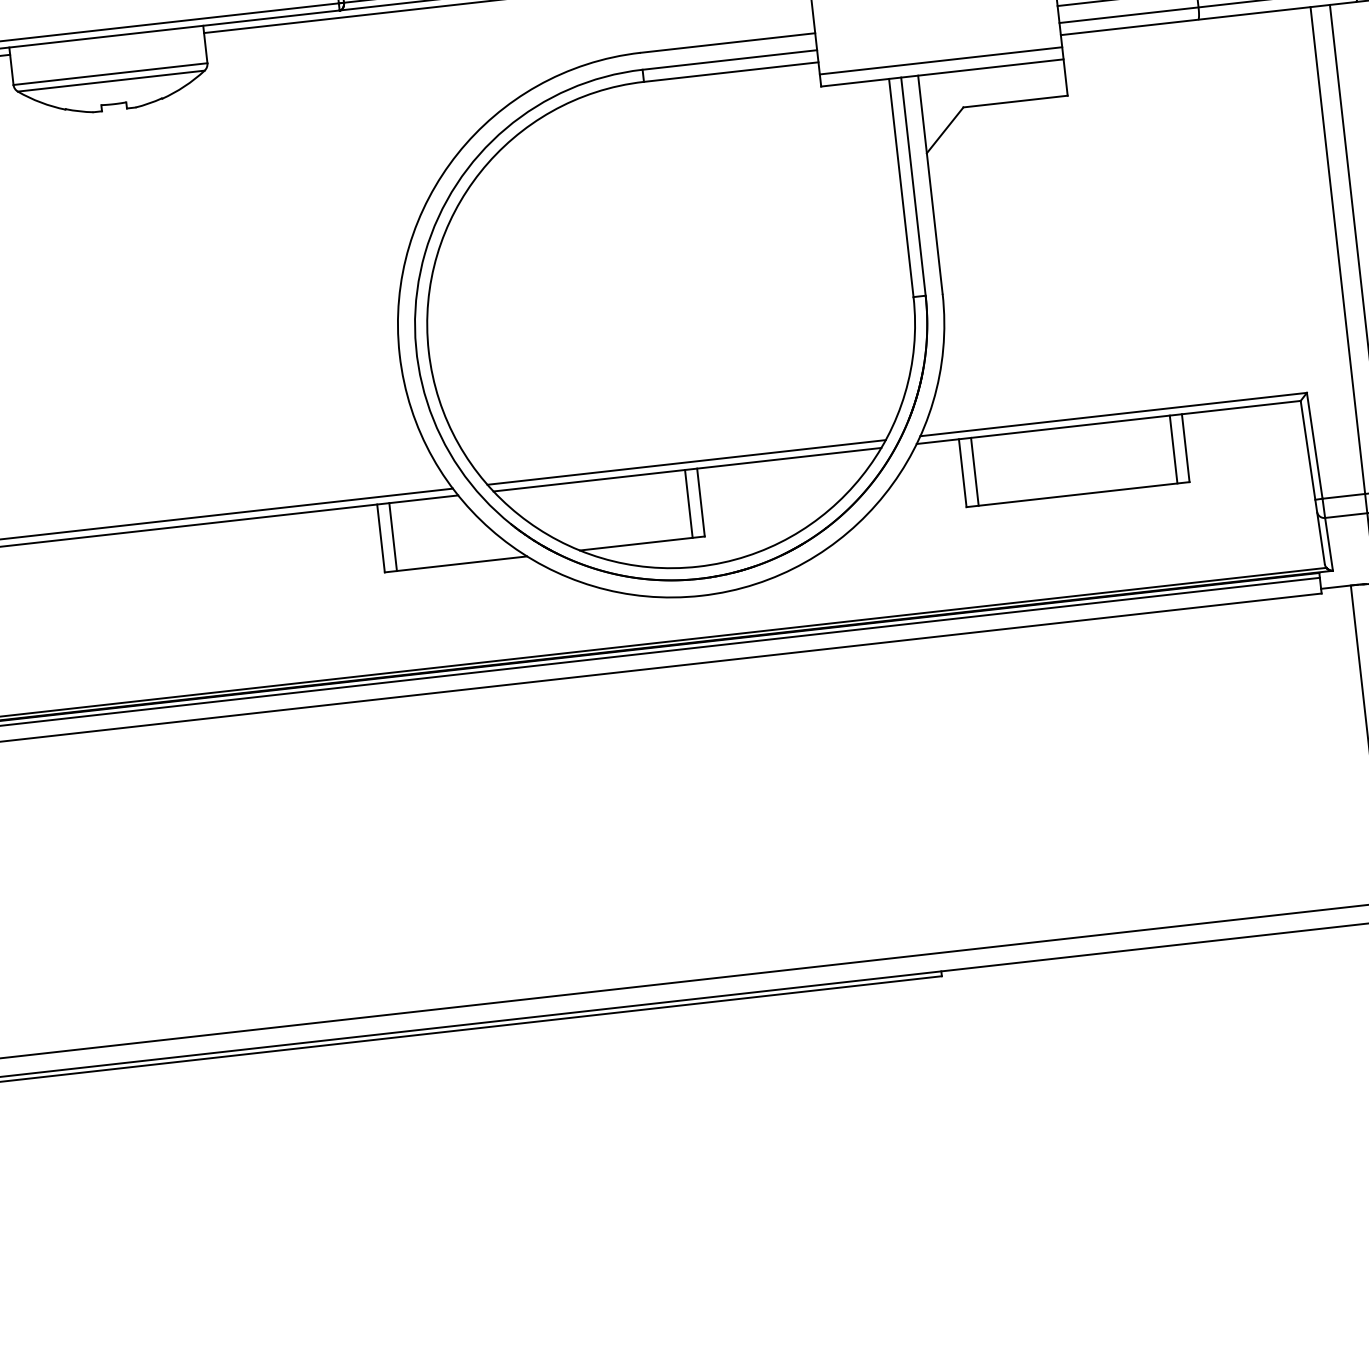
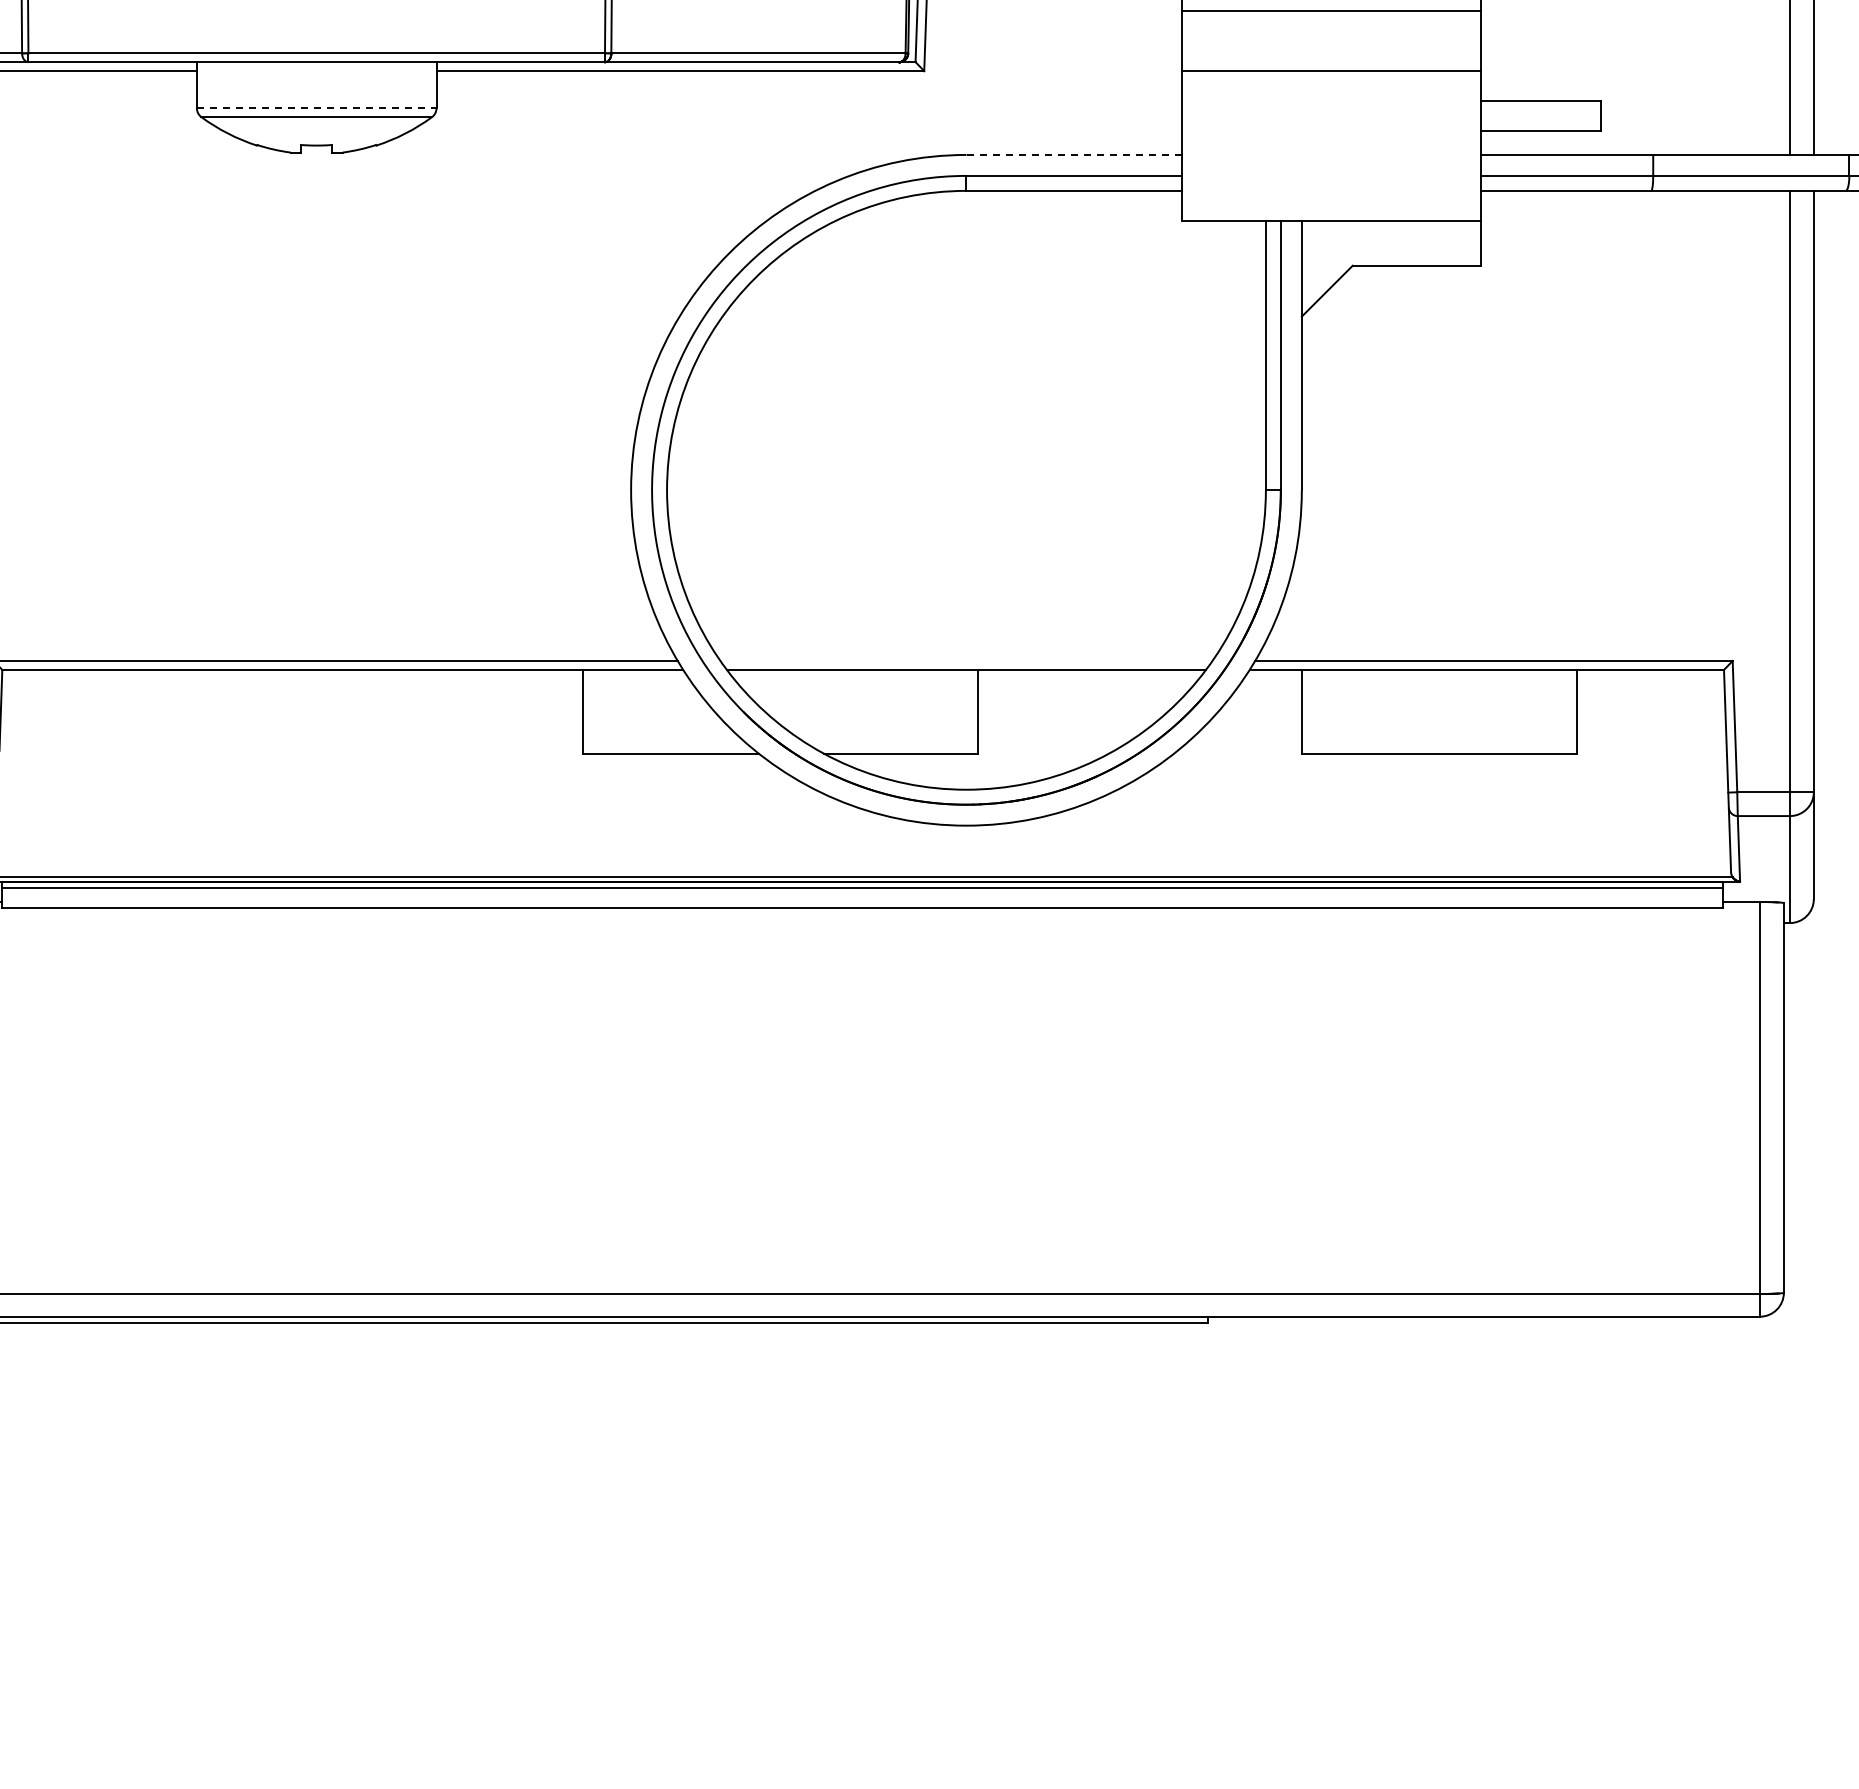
line: (728, 42) -> (1074, 154), solid -> dashed
line: (940, 60) -> (1331, 205), removed
line: (110, 74) -> (316, 108), solid -> dashed
line: (1173, 449) -> (1562, 711), removed
line: (686, 462) -> (966, 660), removed
line: (974, 471) -> (1316, 711), removed
line: (688, 503) -> (963, 711), removed
line: (393, 536) -> (598, 711), removed

